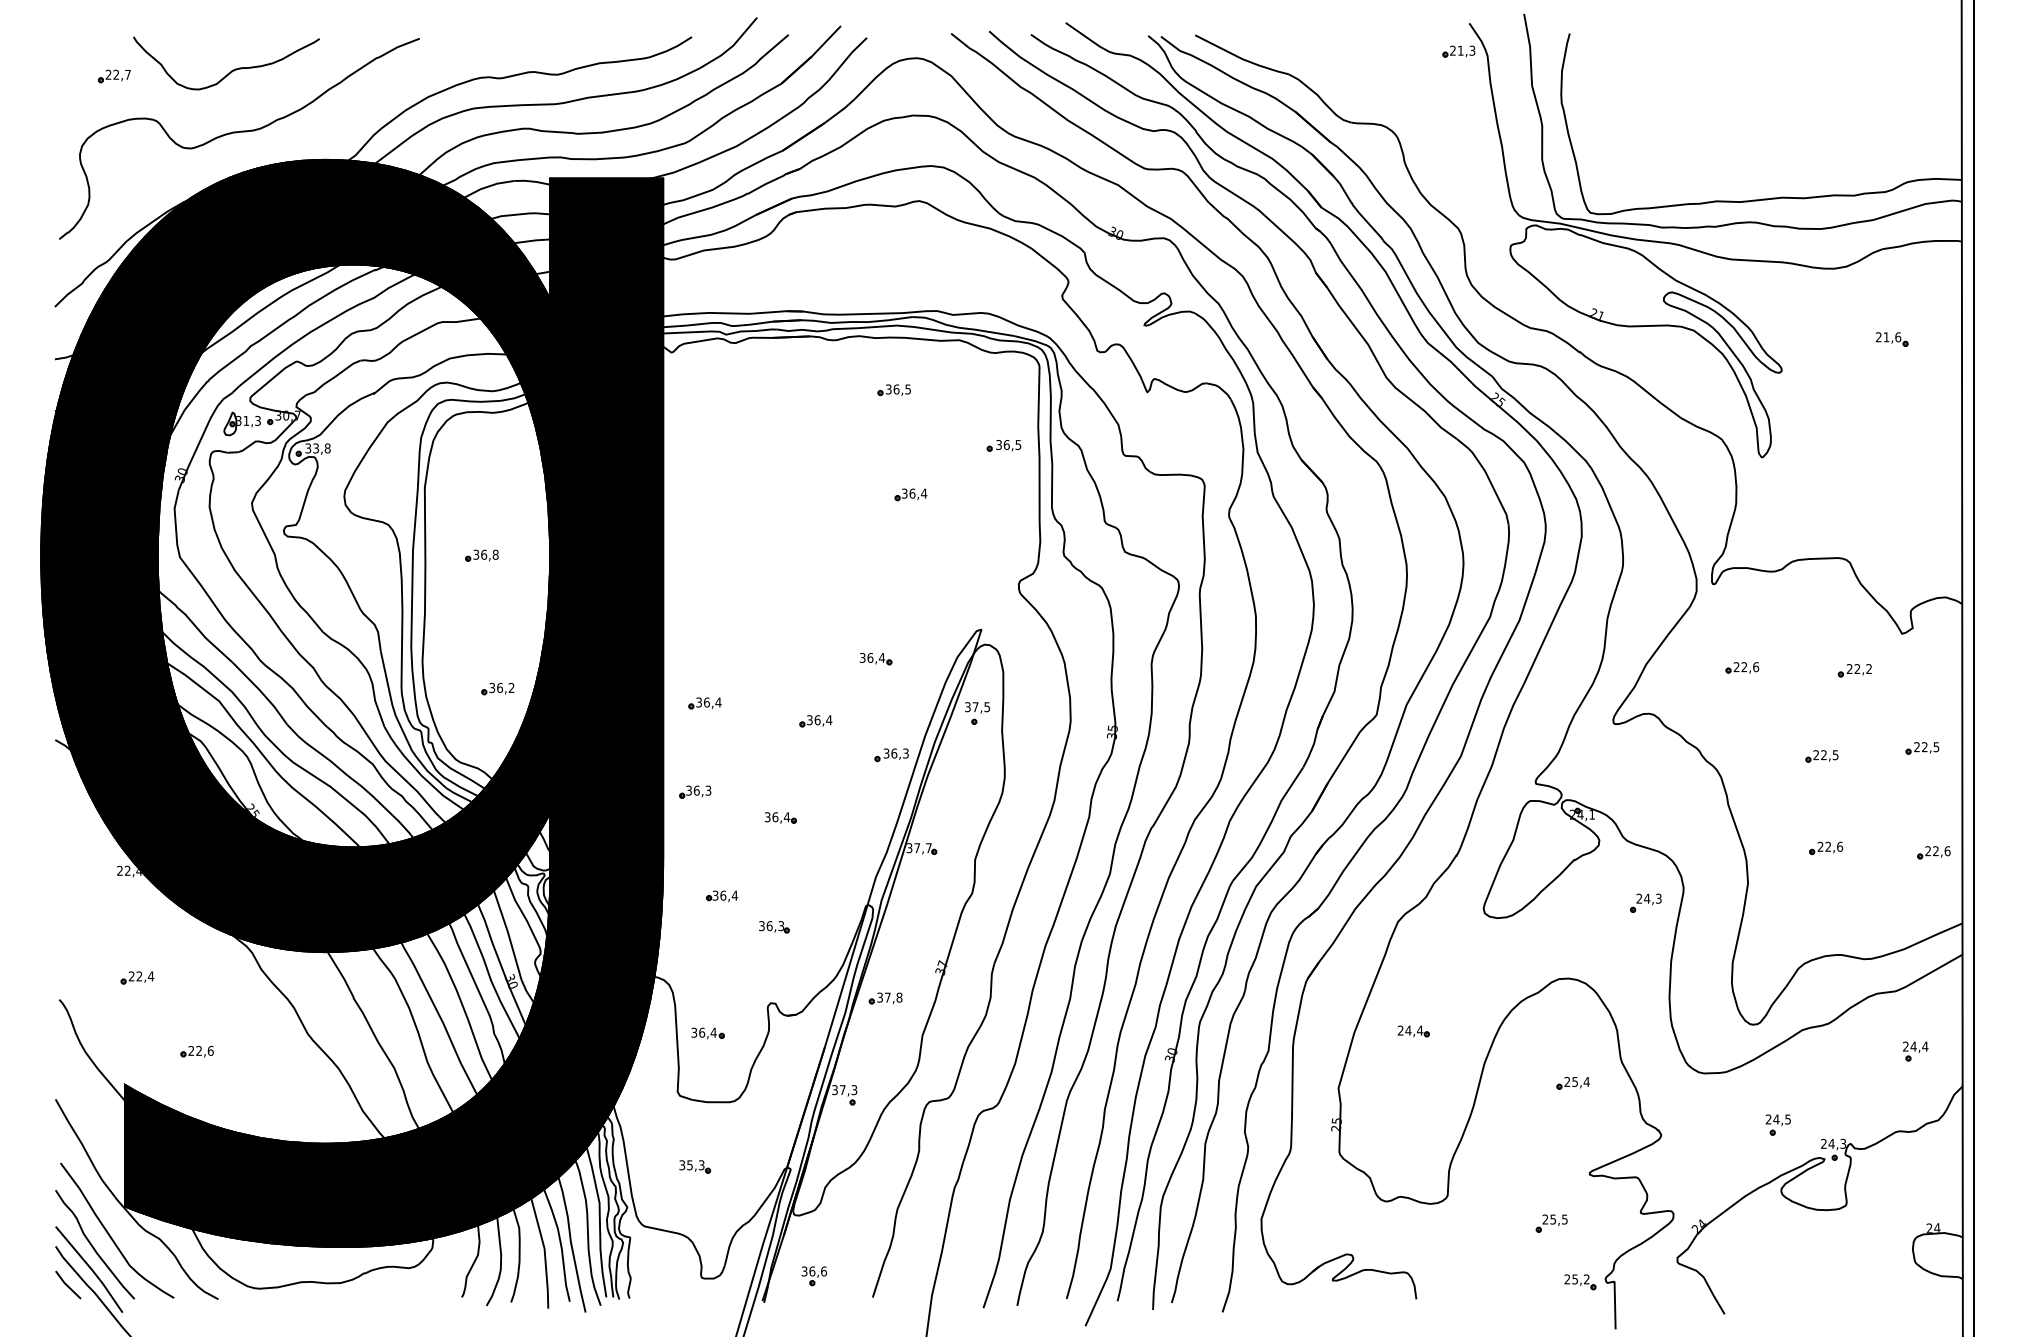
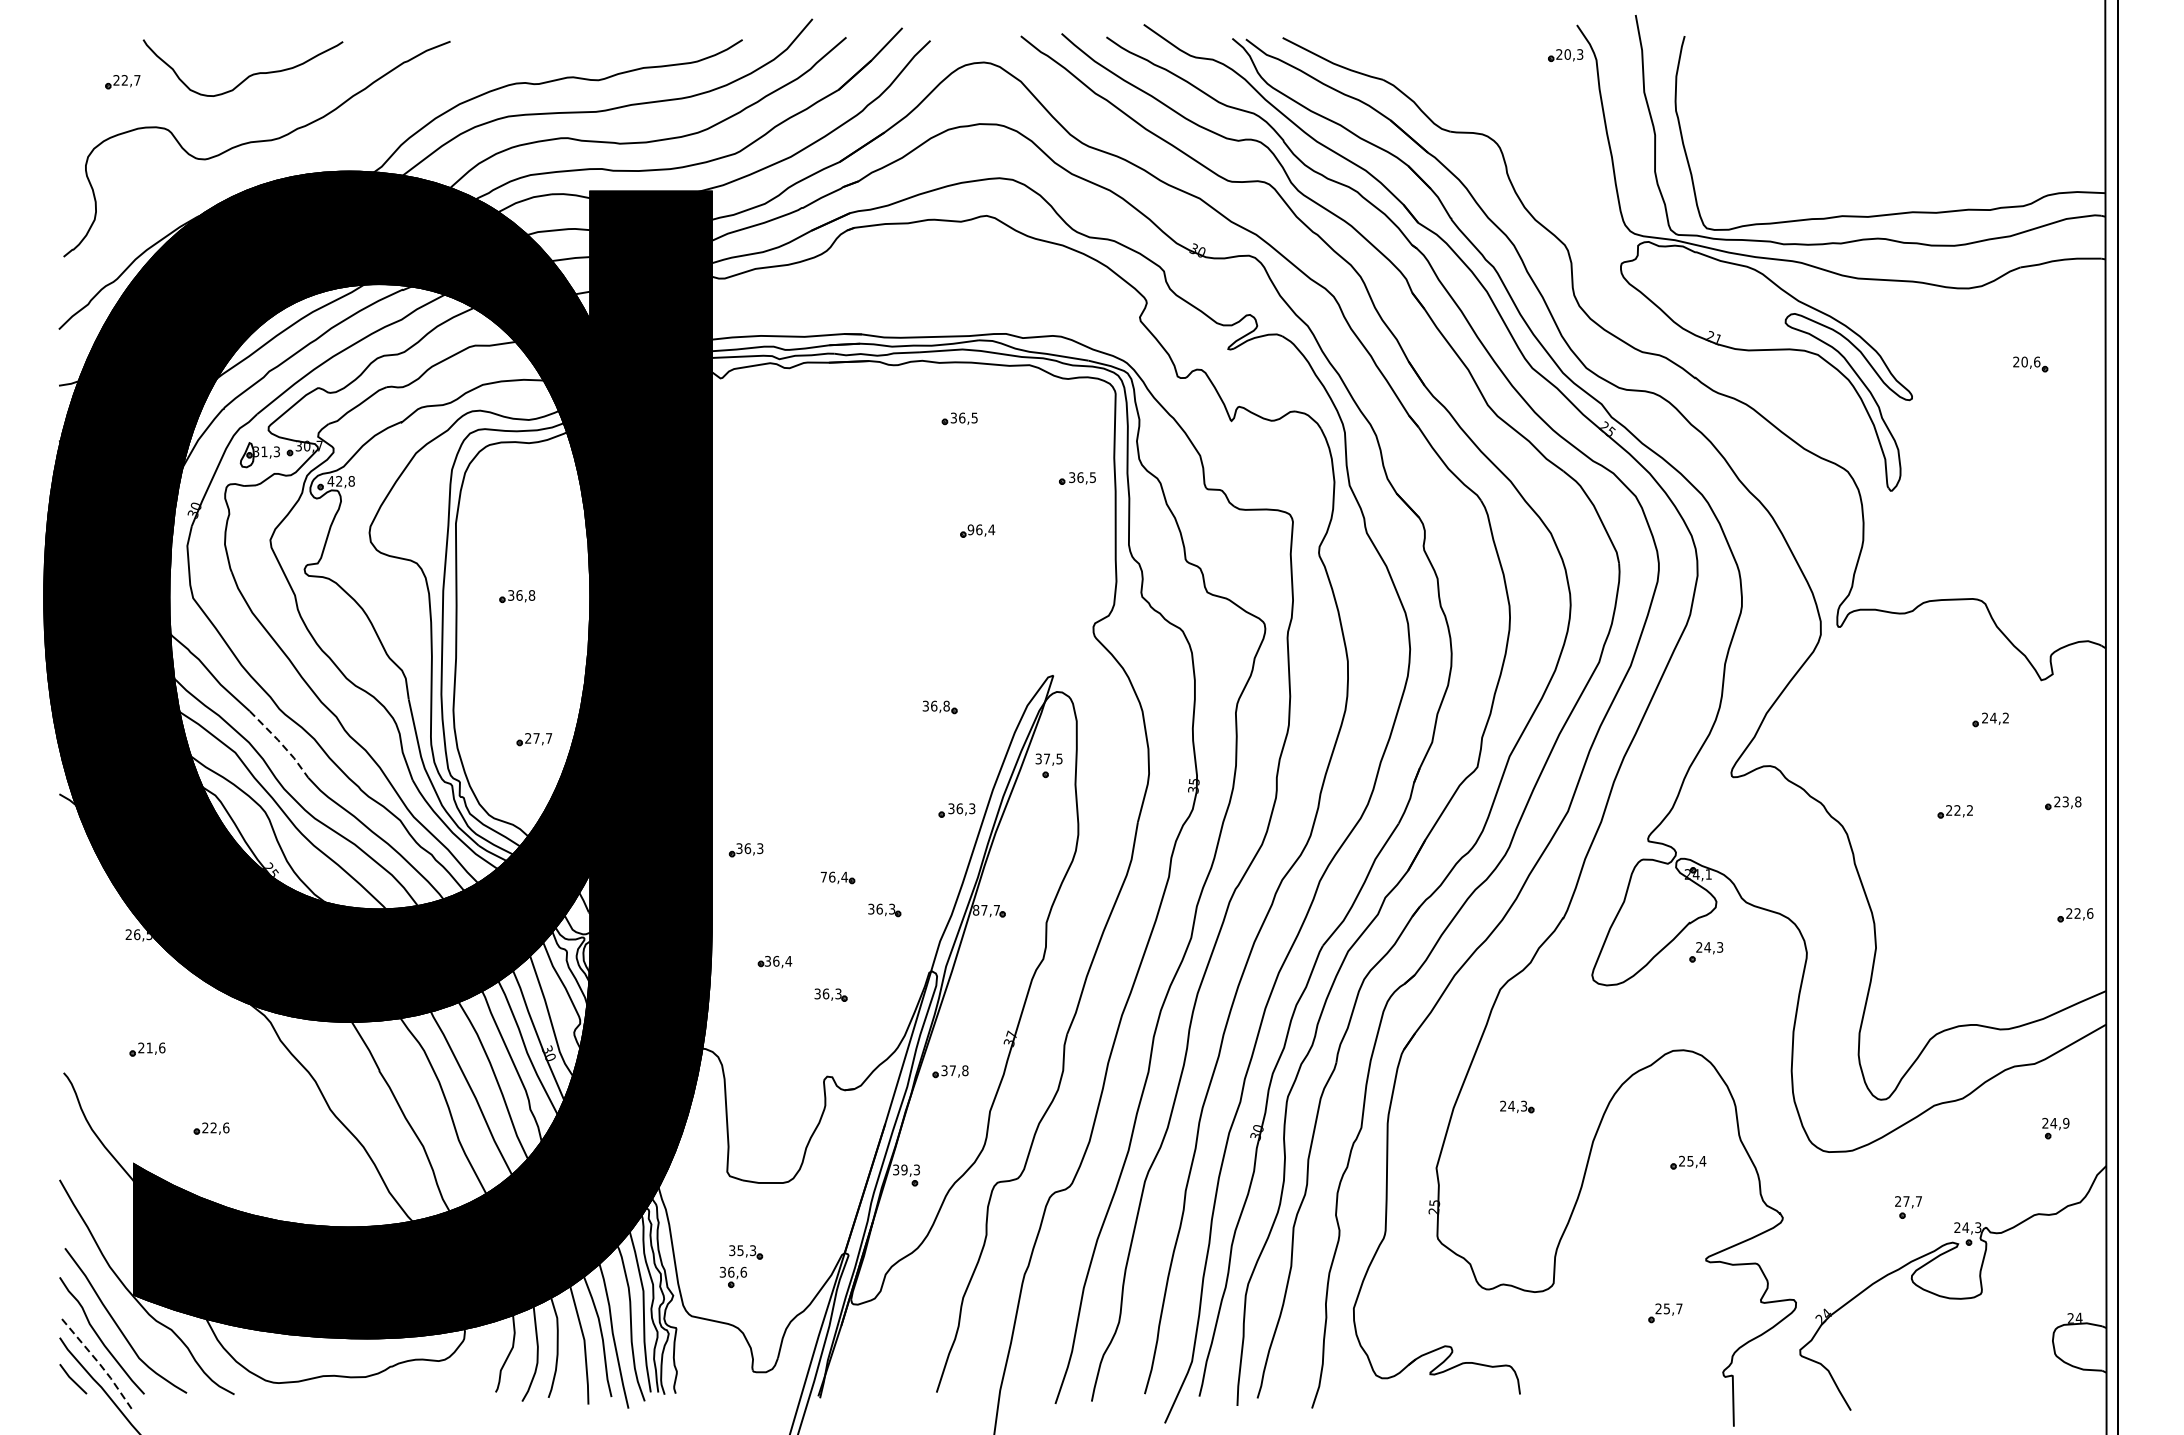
text: (1460, 50) -> (1567, 54), 21,3 -> 20,3
text: (1886, 337) -> (2024, 362), 21,6 -> 20,6
text: (311, 448) -> (334, 481), 33,8 -> 42,8
text: (904, 493) -> (970, 529), 36,4 -> 96,4
text: (881, 657) -> (946, 705), 36,4 -> 36,8
part: (1742, 667) -> (1870, 716), removed
text: (1857, 668) -> (1993, 717), 22,2 -> 24,2
text: (501, 688) -> (538, 738), 36,2 -> 27,7
line: (261, 692) -> (280, 743), solid -> dashed
part: (704, 703) -> (756, 755), removed
part: (815, 721) -> (875, 774), removed
text: (1930, 747) -> (2071, 802), 22,5 -> 23,8
text: (1835, 755) -> (1969, 810), 22,5 -> 22,2
text: (767, 817) -> (823, 877), 36,4 -> 76,4
part: (1825, 847) -> (1959, 909), removed
part: (824, 848) -> (884, 910), added
text: (909, 848) -> (976, 910), 37,7 -> 87,7
text: (132, 870) -> (142, 934), 22,4 -> 26,5
part: (1645, 902) -> (1705, 951), moved
text: (145, 976) -> (156, 1048), 22,4 -> 21,6
text: (1419, 1030) -> (1523, 1105), 24,4 -> 24,3
part: (707, 1033) -> (759, 1109), removed
text: (1925, 1046) -> (2066, 1123), 24,4 -> 24,9
text: (842, 1090) -> (904, 1170), 37,3 -> 39,3
text: (1781, 1119) -> (1911, 1201), 24,5 -> 27,7
text: (1564, 1219) -> (1679, 1308), 25,5 -> 25,7
line: (91, 1269) -> (98, 1362), solid -> dashed
part: (813, 1276) -> (732, 1277), moved
part: (1580, 1282) -> (1696, 1376), removed

